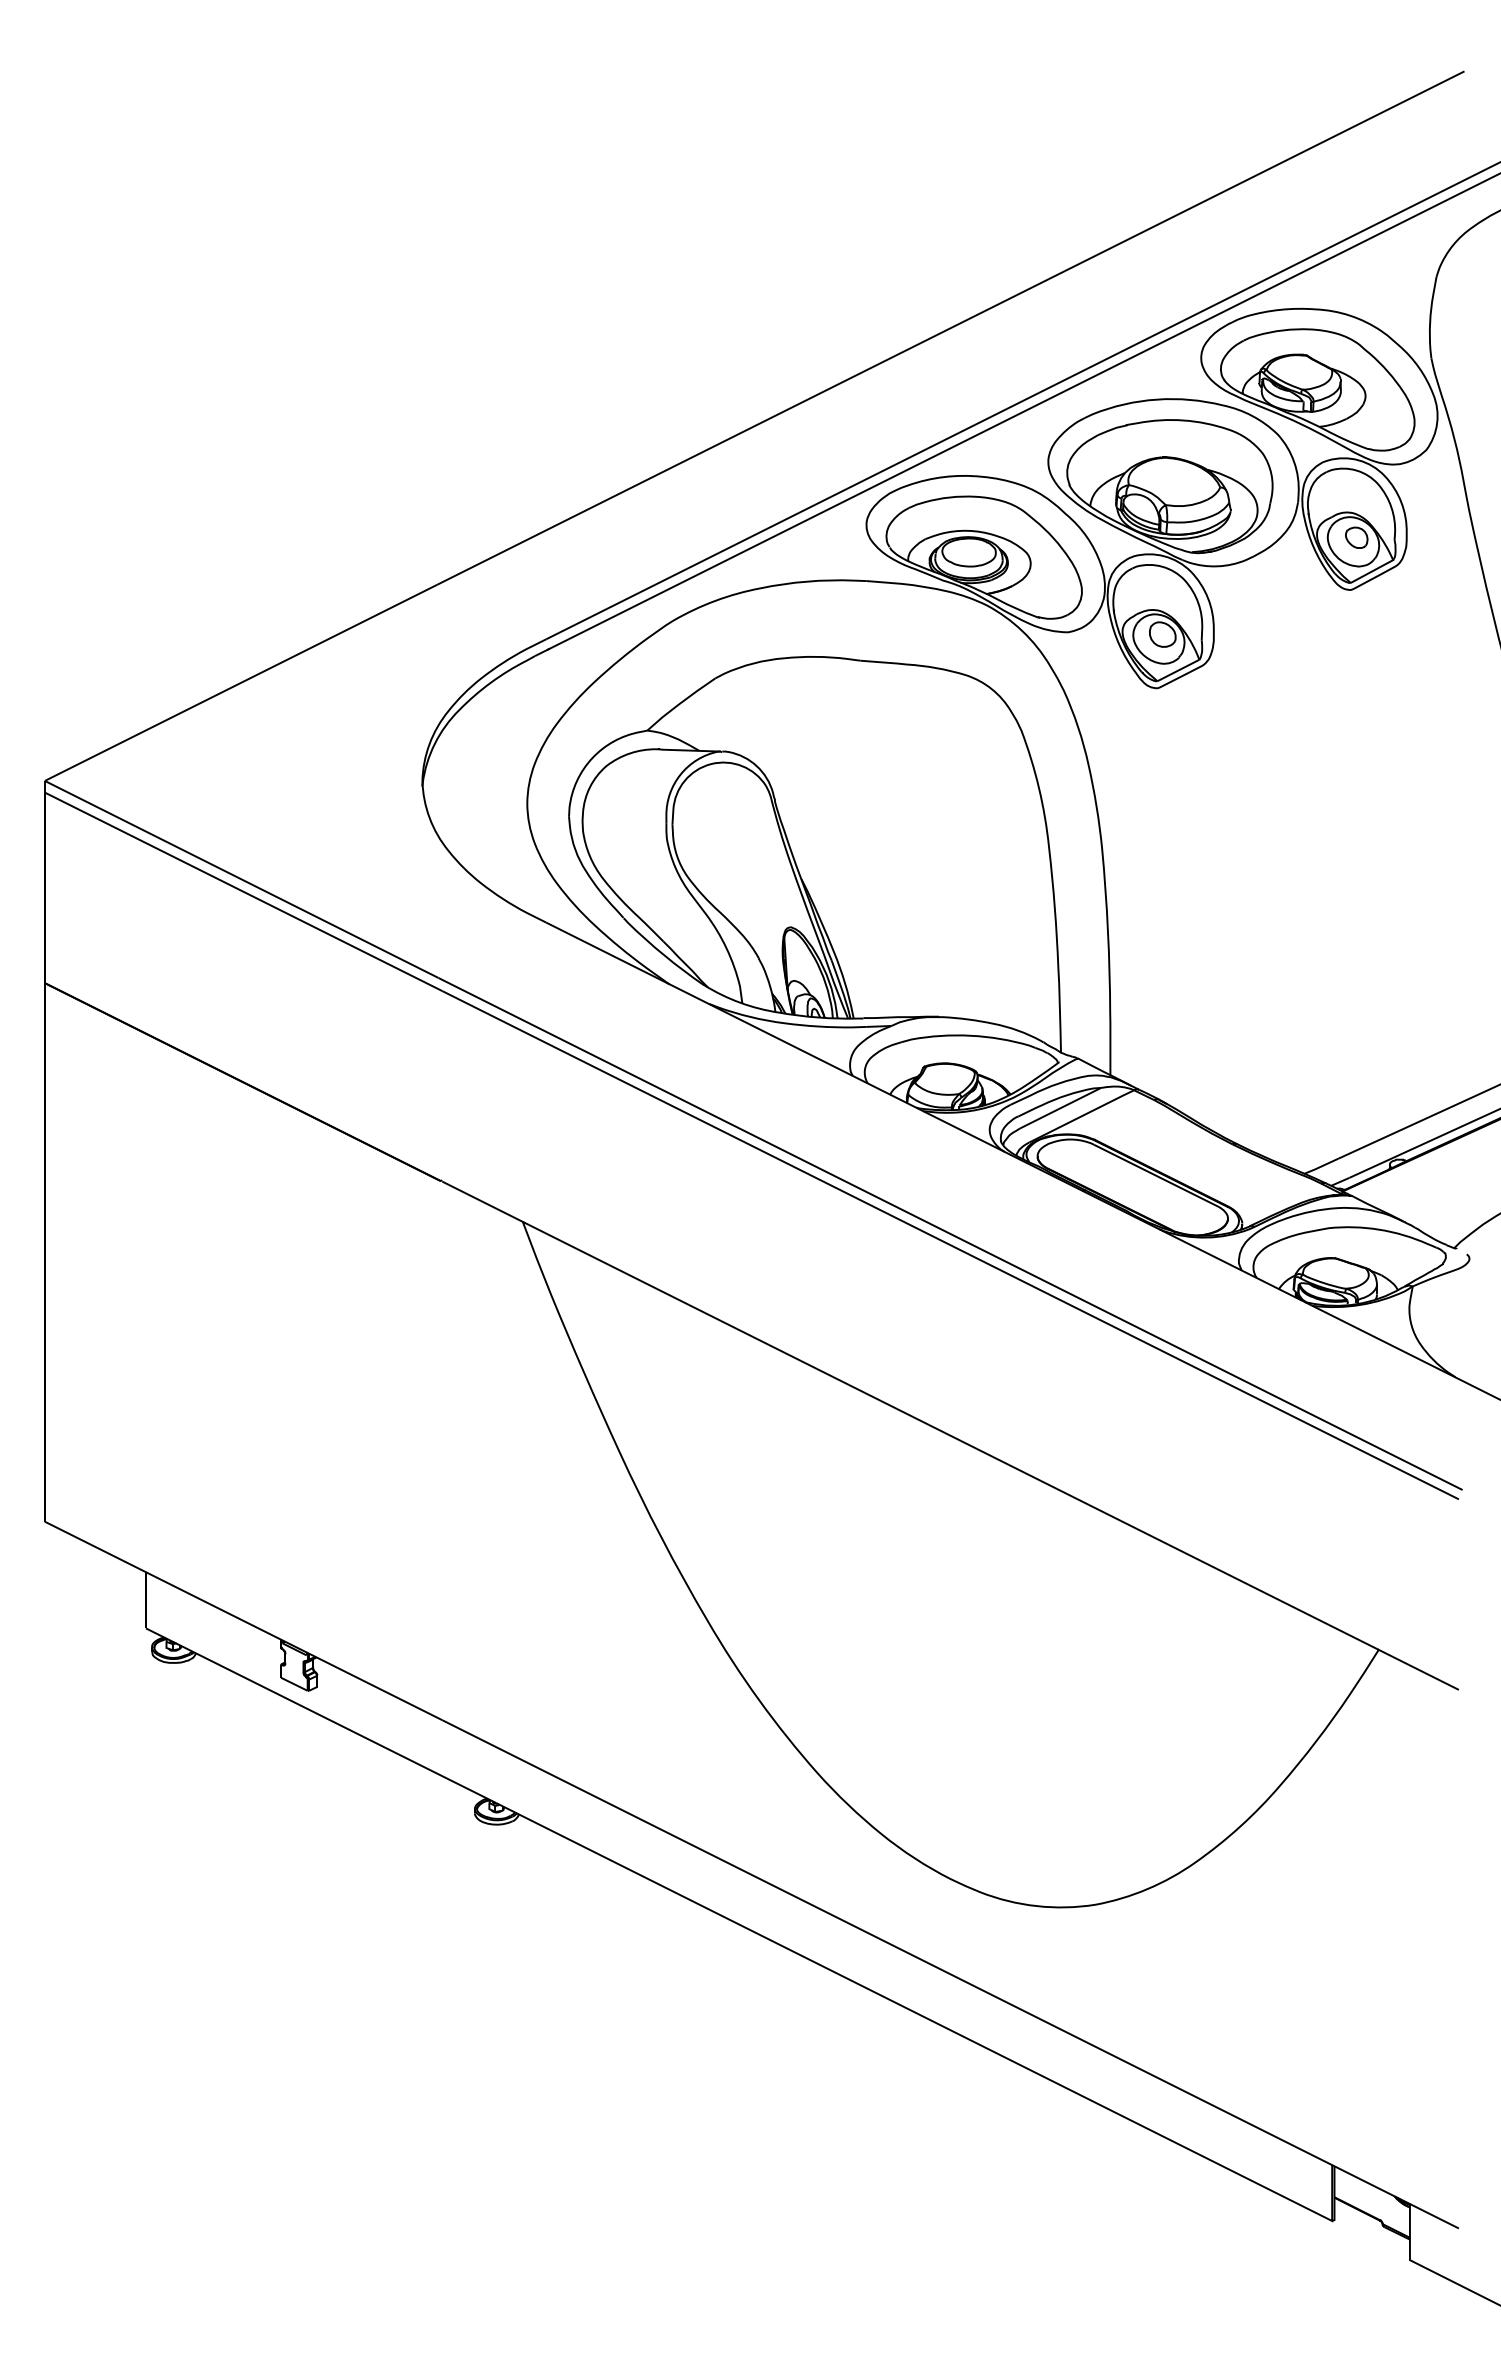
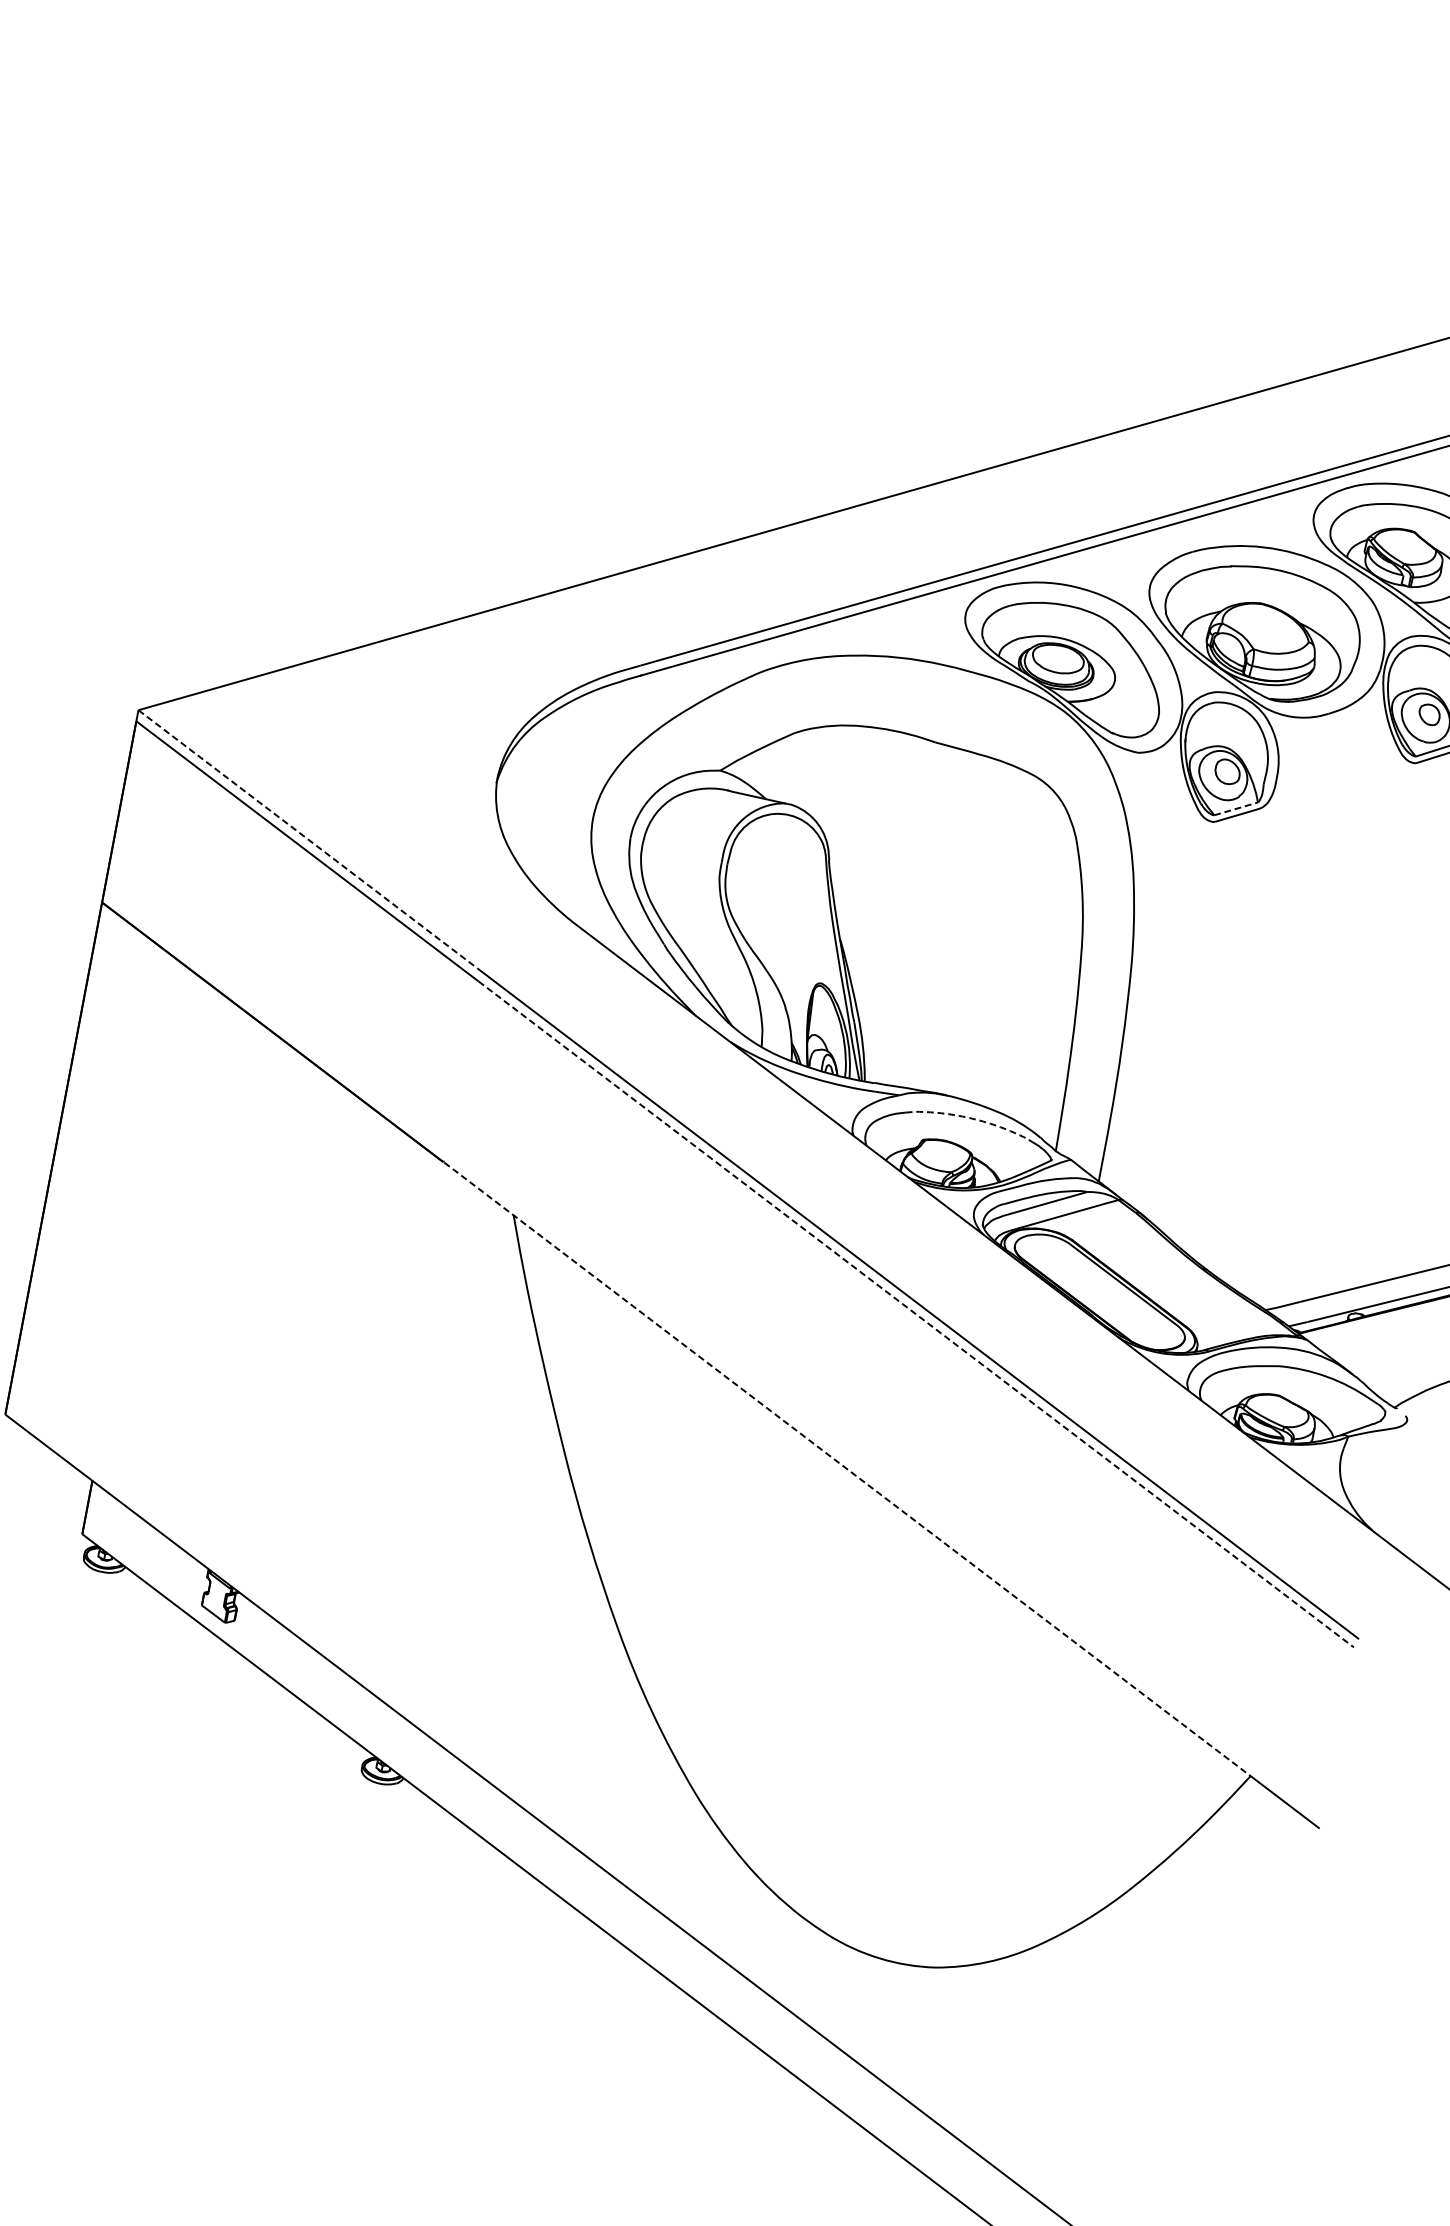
line: (1178, 670) -> (1236, 808), solid -> dashed
line: (242, 879) -> (308, 839), solid -> dashed
line: (969, 1035) -> (971, 1118), solid -> dashed
line: (951, 1245) -> (917, 1314), solid -> dashed
line: (910, 1415) -> (847, 1469), solid -> dashed

